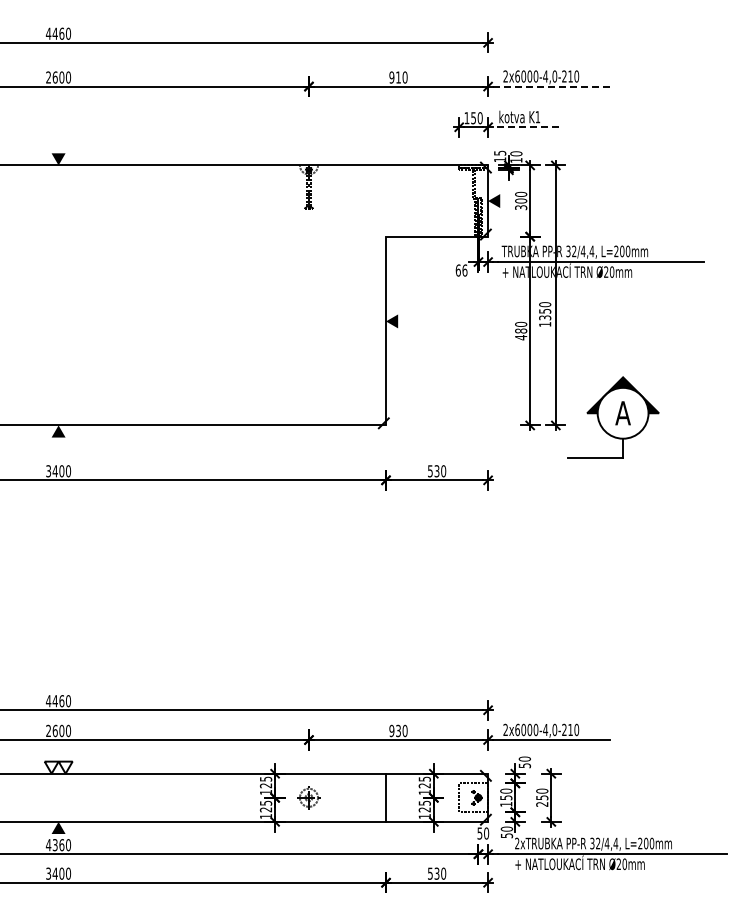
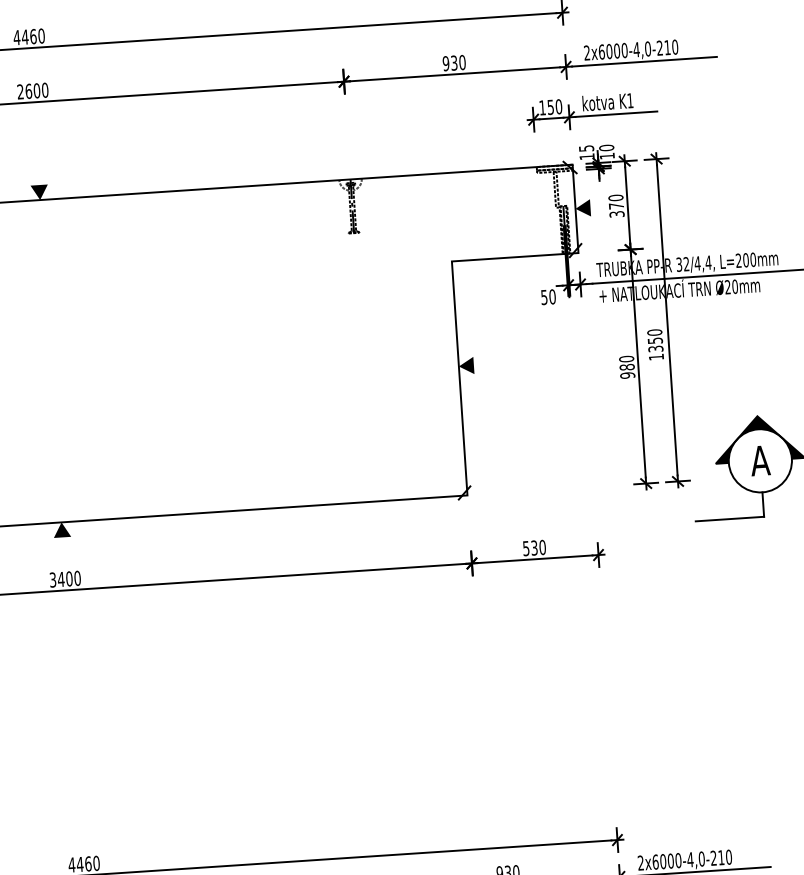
text: (398, 77) -> (454, 63), 910 -> 930
line: (550, 86) -> (643, 61), dashed -> solid
line: (525, 127) -> (615, 114), dashed -> solid
text: (521, 200) -> (616, 205), 300 -> 370
text: (461, 270) -> (548, 297), 66 -> 50
text: (521, 337) -> (628, 375), 480 -> 980

